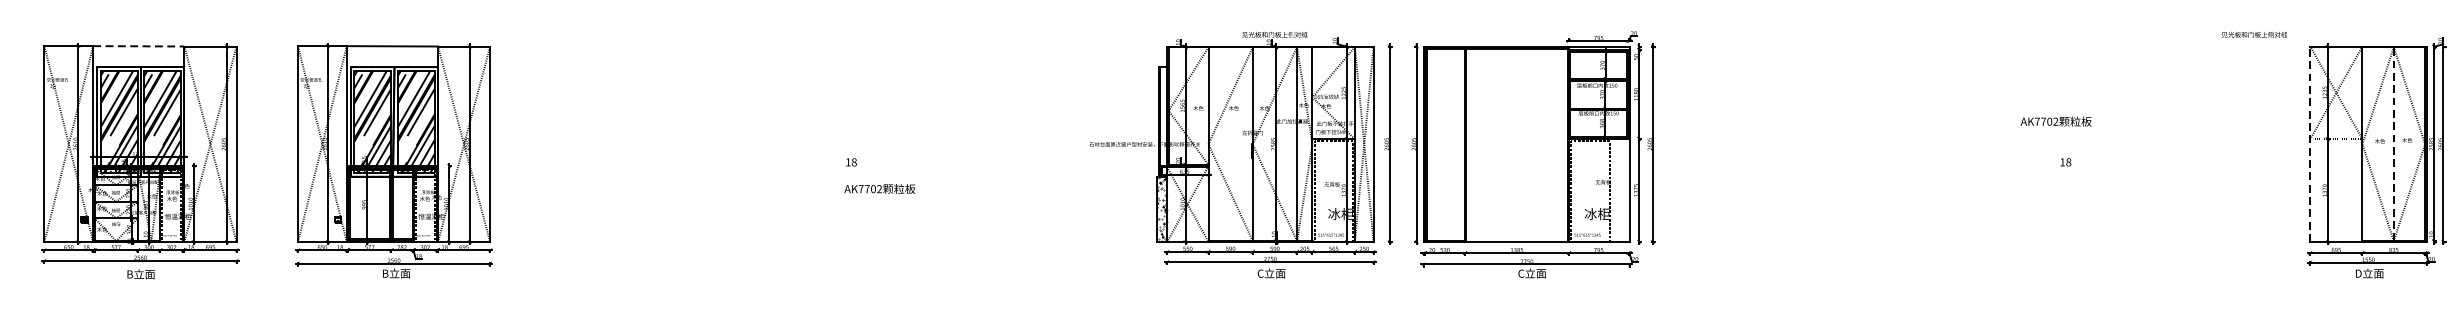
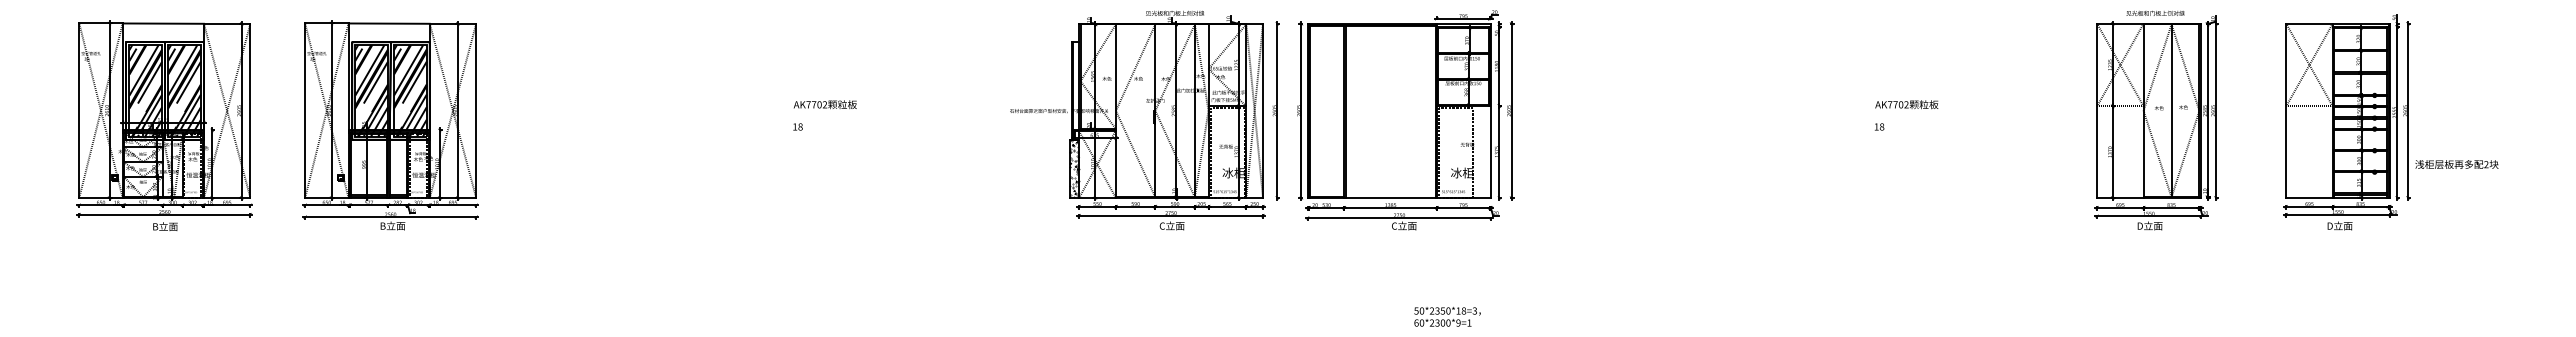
text: (2254, 33) -> (2155, 12), moved
line: (139, 46) -> (163, 23), dashed -> solid
text: (2055, 121) -> (1906, 104), moved
line: (2310, 143) -> (2097, 110), dashed -> solid
line: (2393, 143) -> (2171, 110), dashed -> solid
text: (878, 188) -> (824, 104), moved

